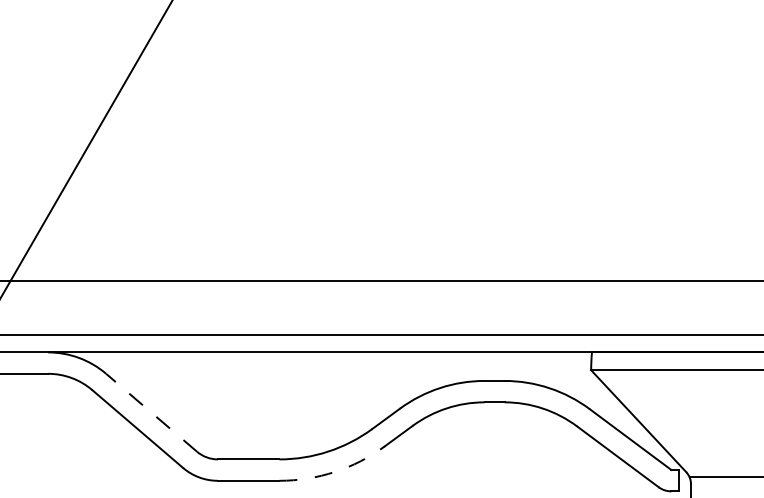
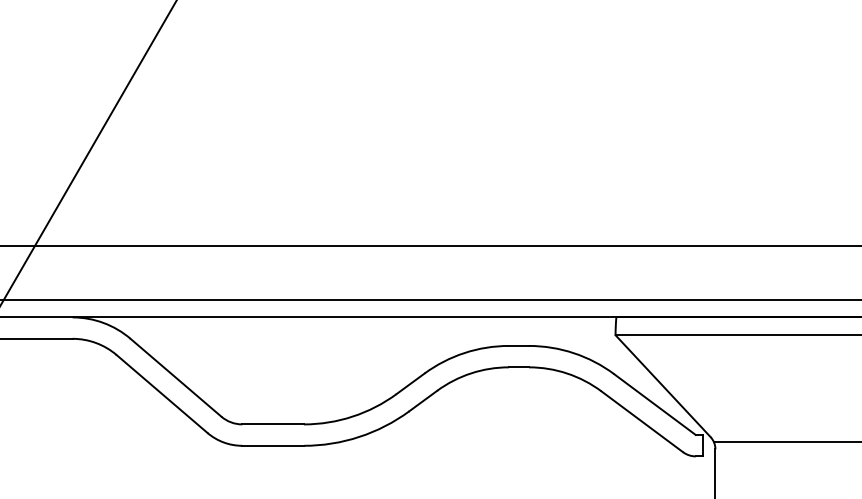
line: (152, 412) -> (176, 377), dashed -> solid
arc: (335, 471) -> (359, 436), dashed -> solid

